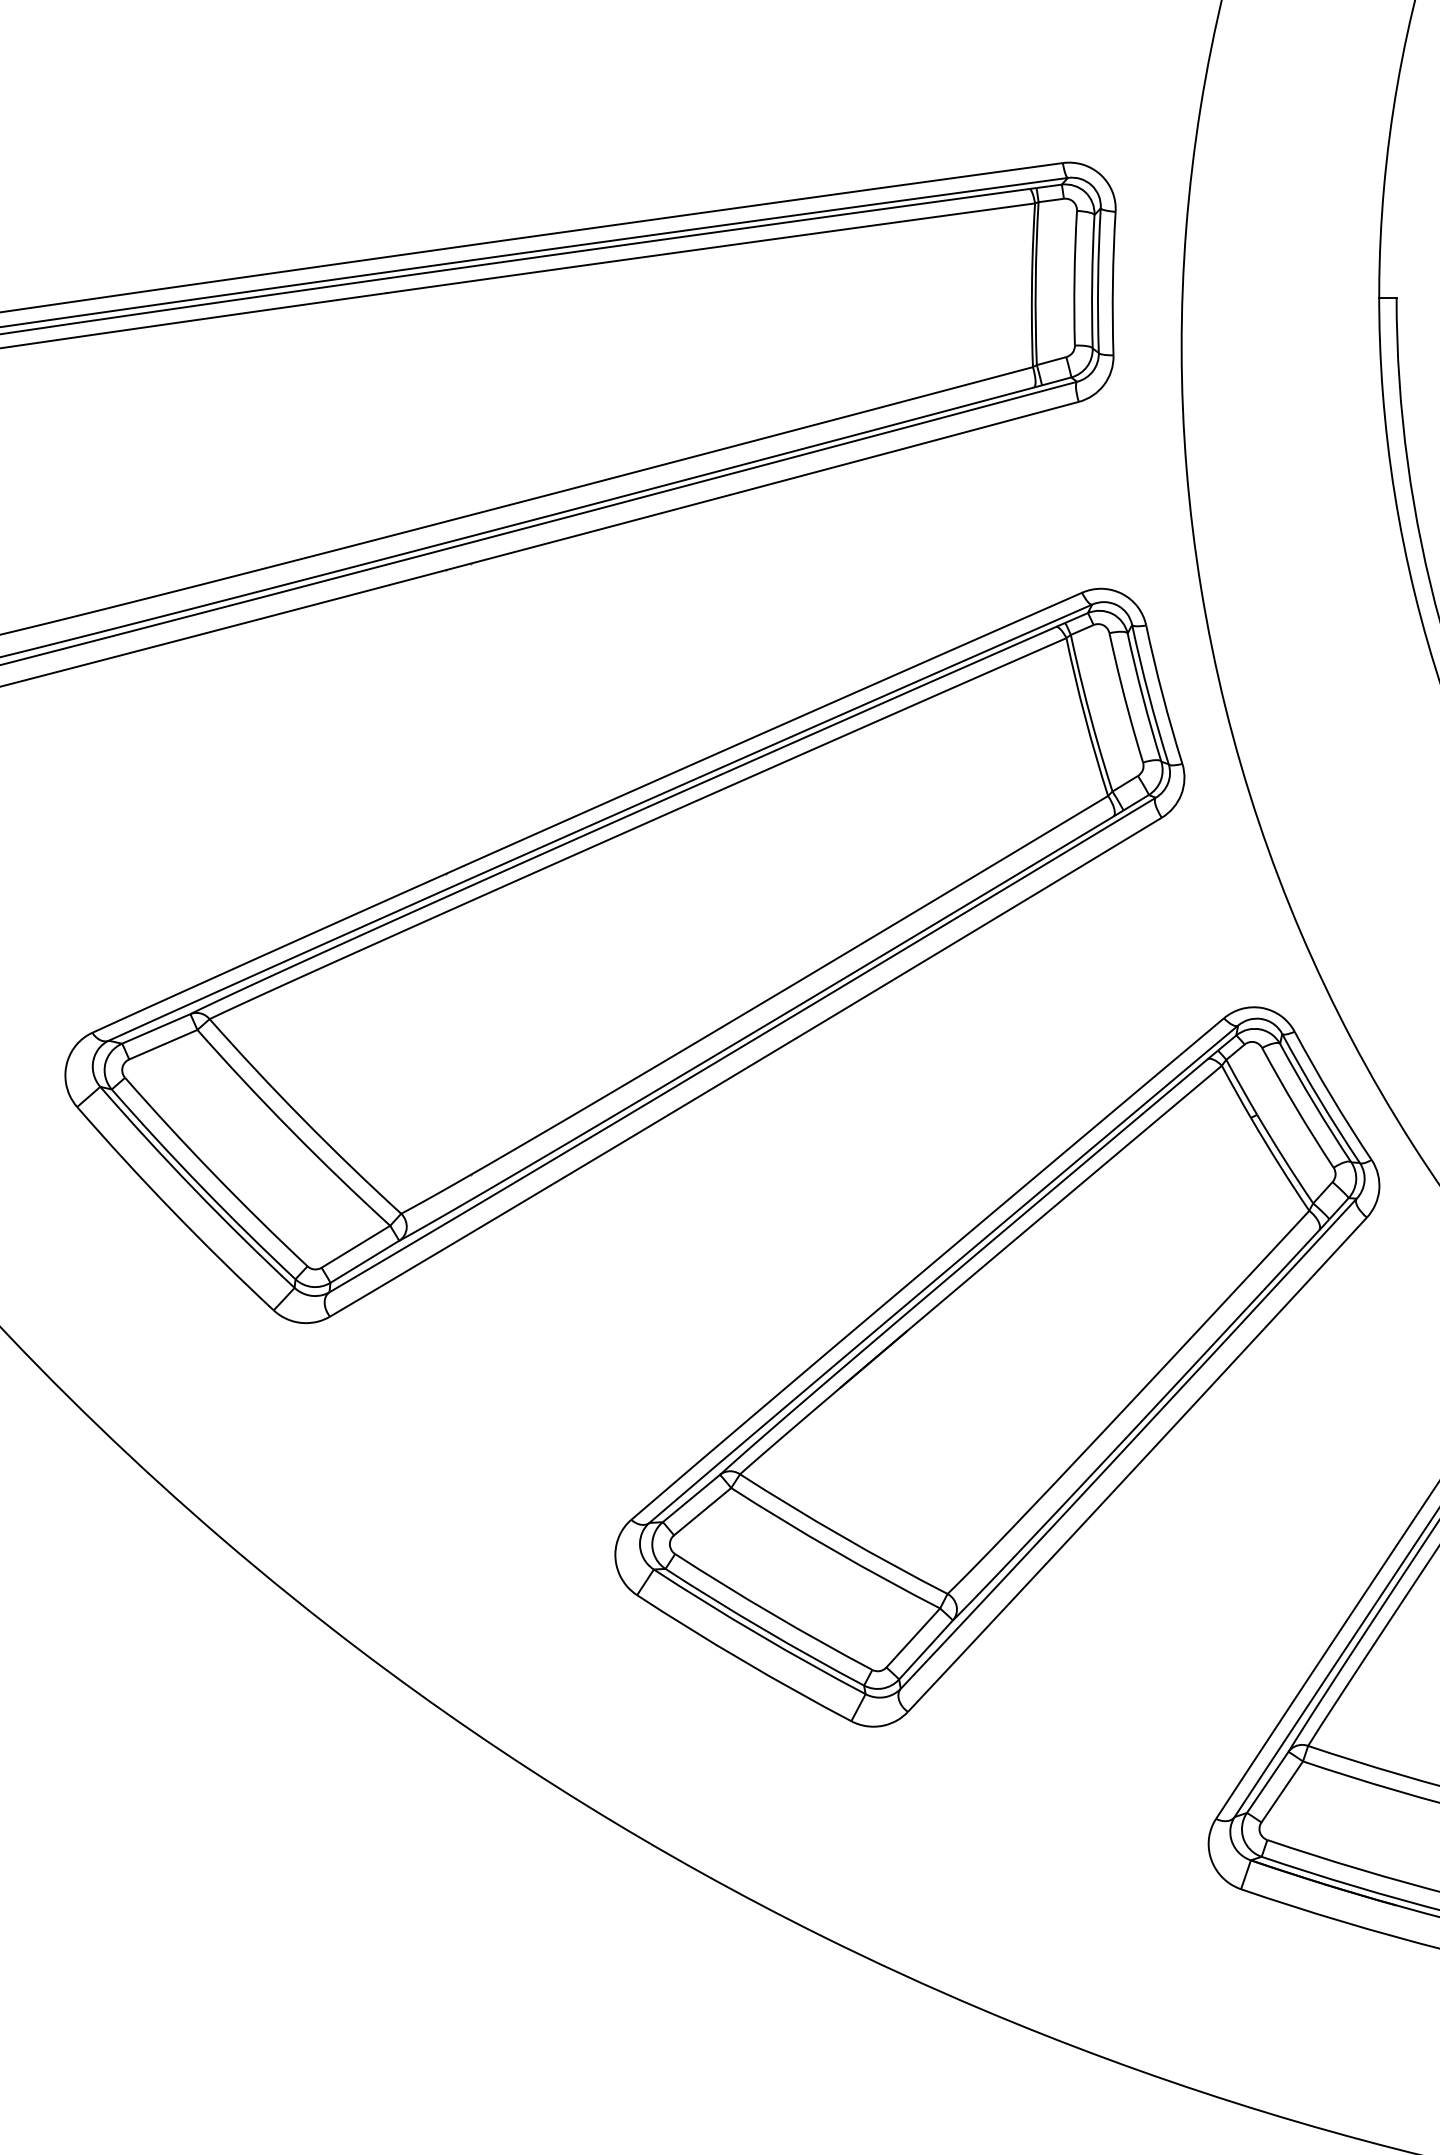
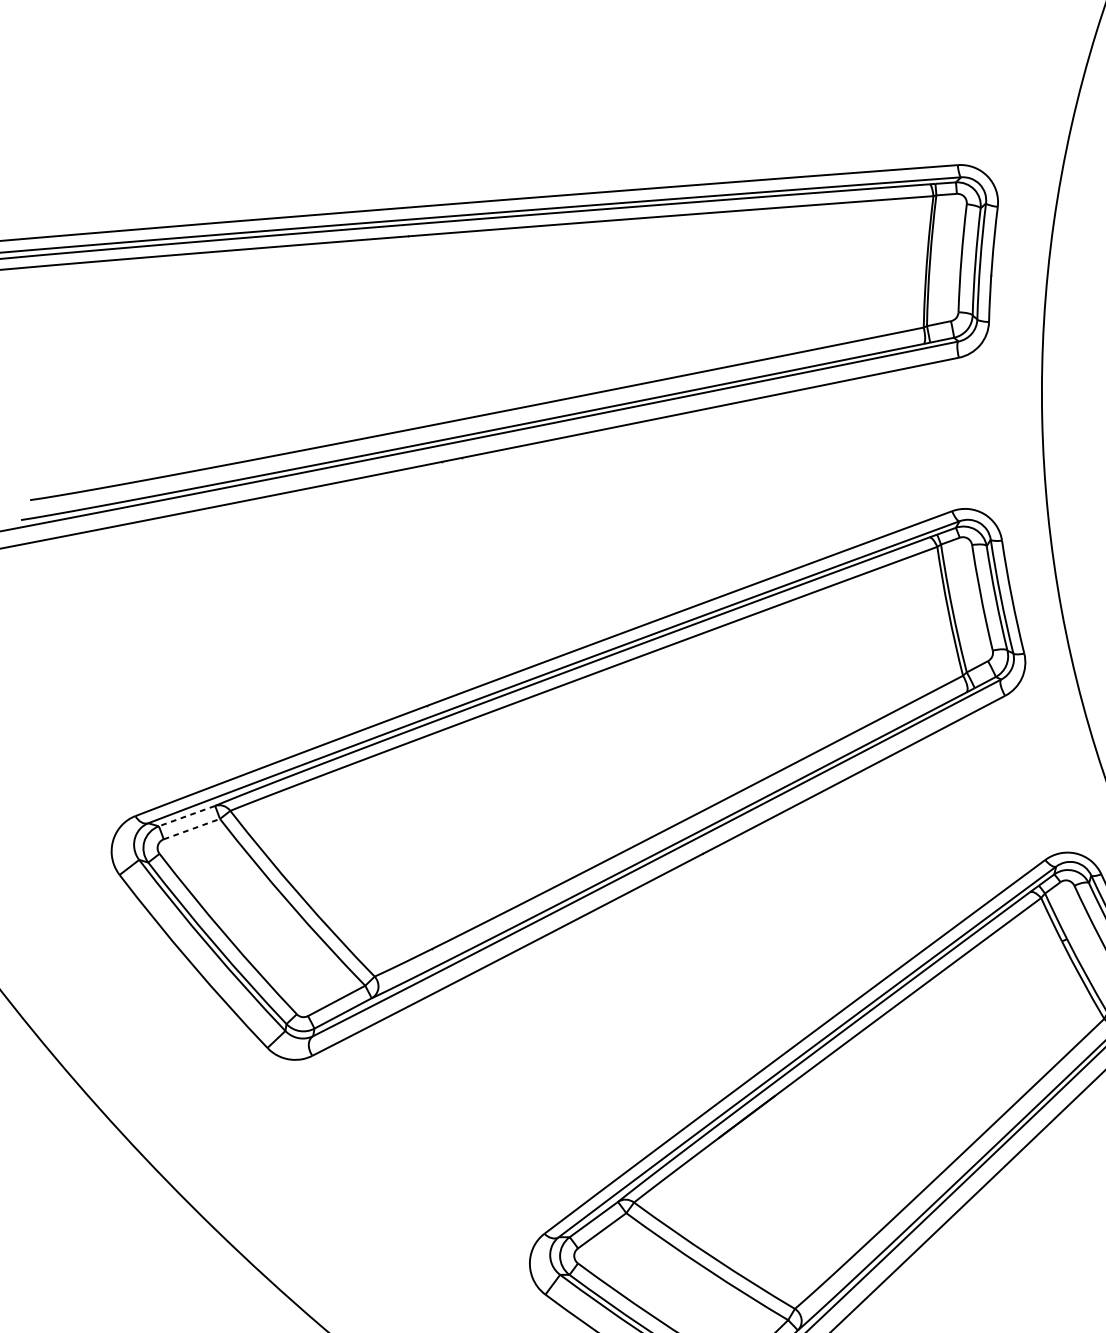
line: (155, 1029) -> (186, 816), solid -> dashed
line: (163, 1044) -> (192, 828), solid -> dashed

